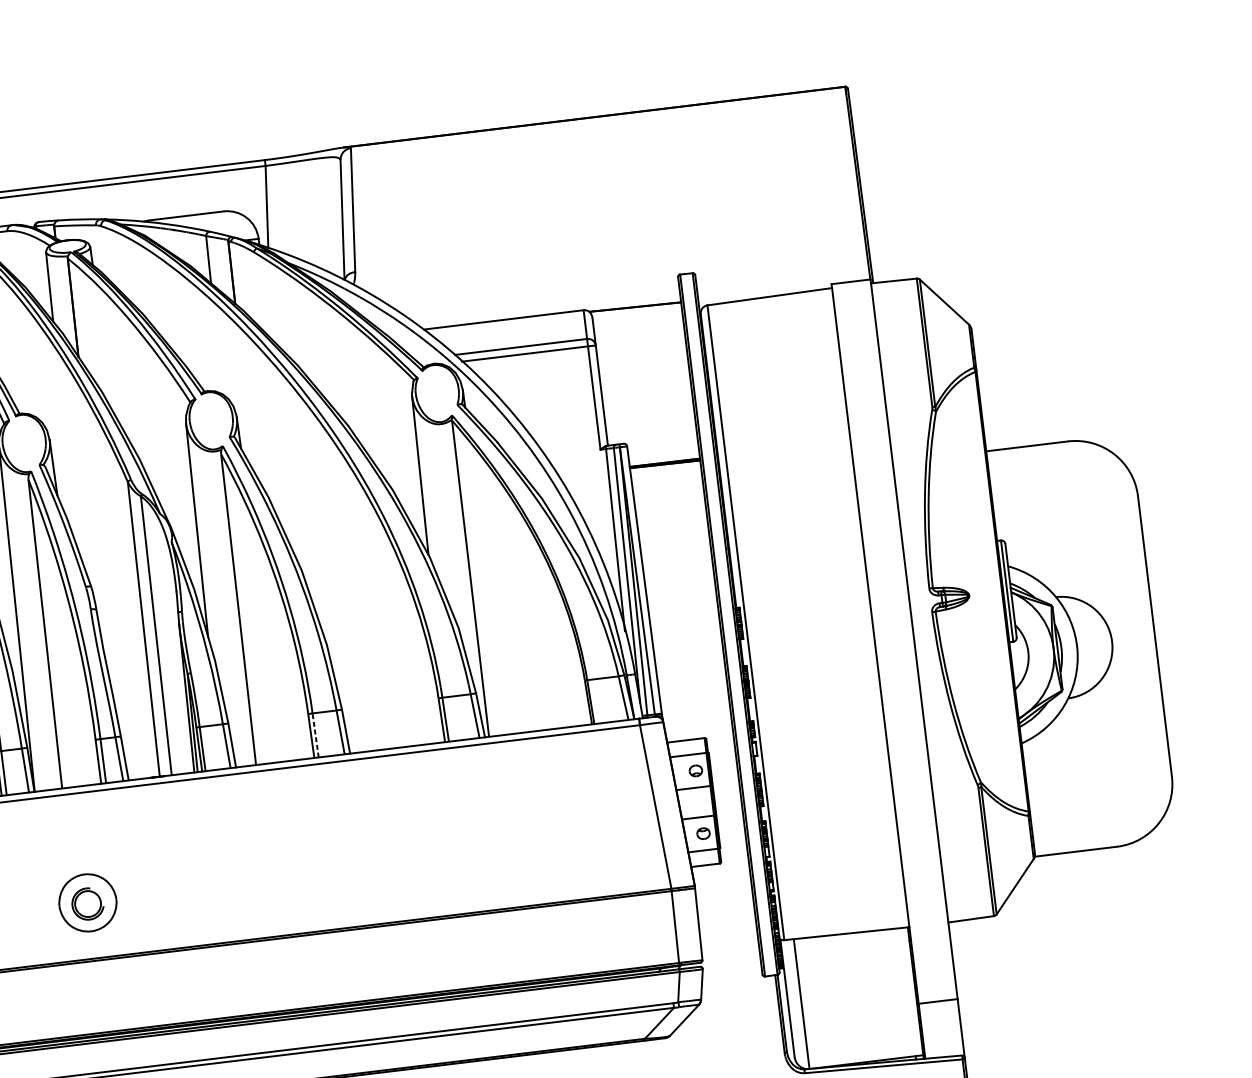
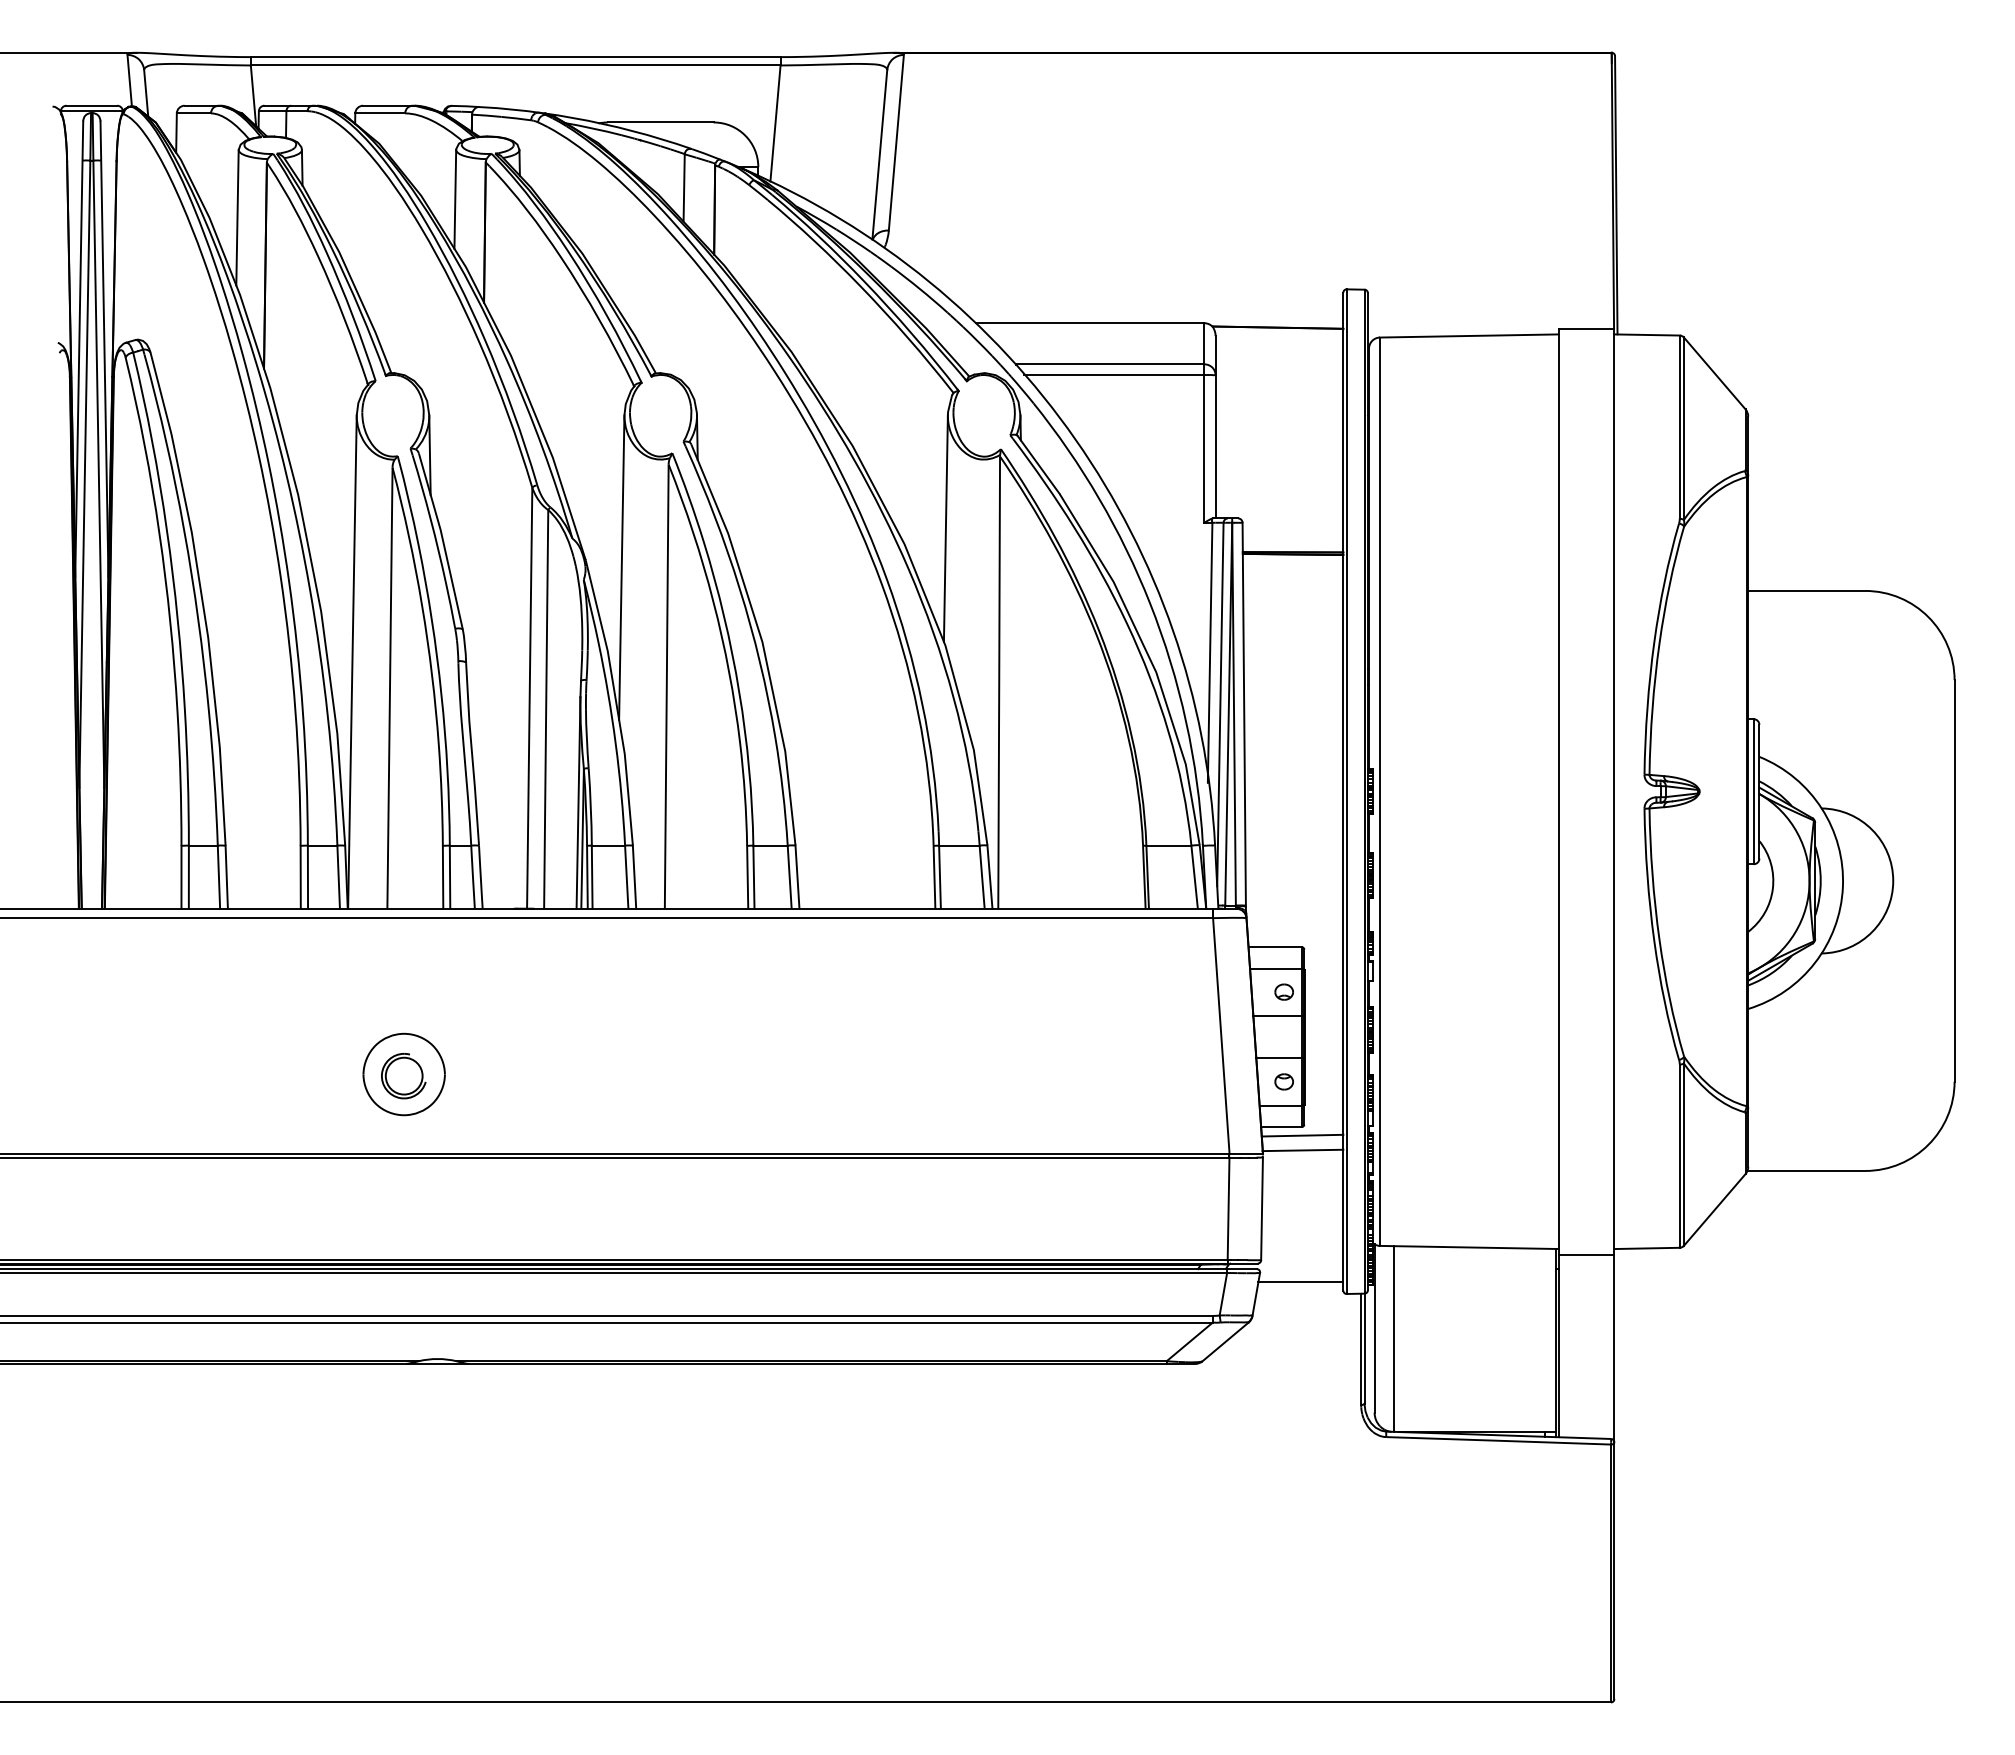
line: (315, 735) -> (753, 877), dashed -> solid
line: (720, 869) -> (1302, 1135), added
line: (722, 880) -> (1302, 1150), added
line: (731, 972) -> (1300, 1282), added
line: (938, 1001) -> (1586, 1254), moved

